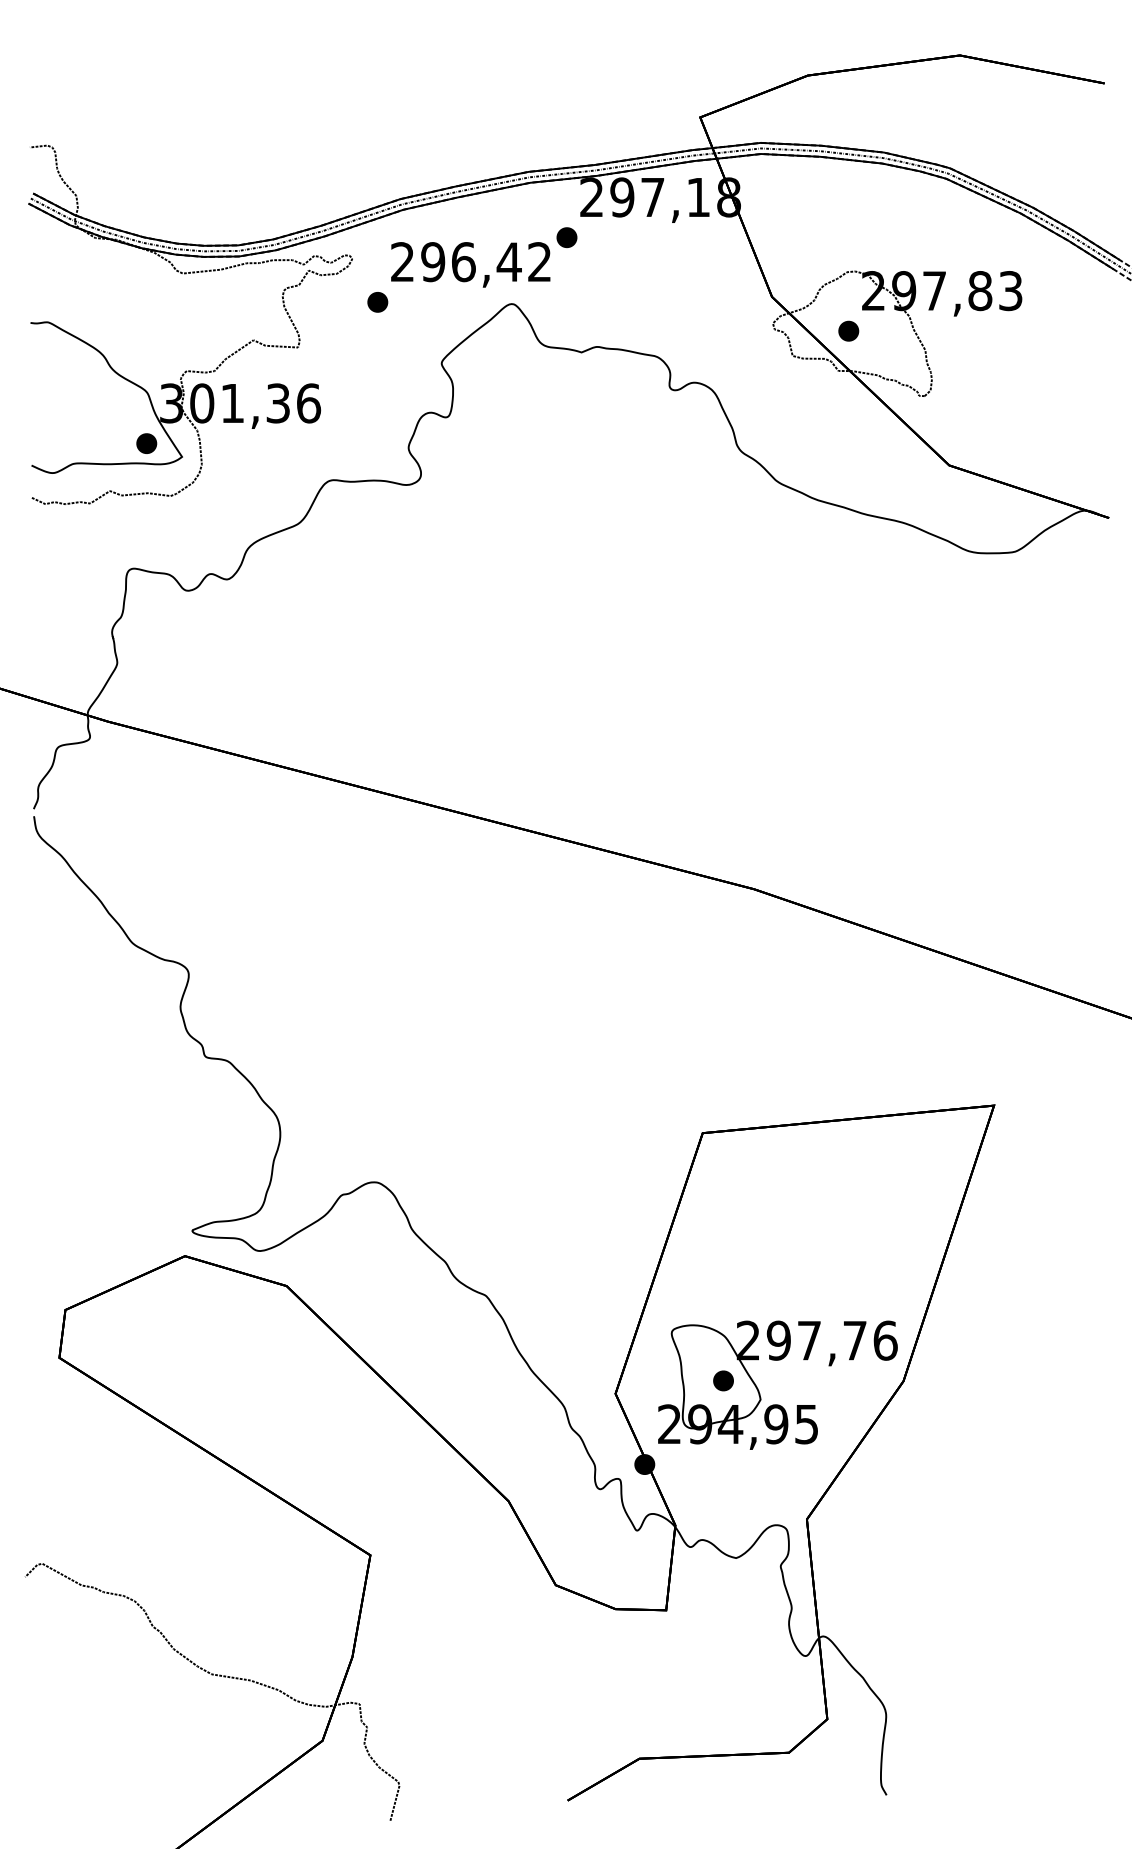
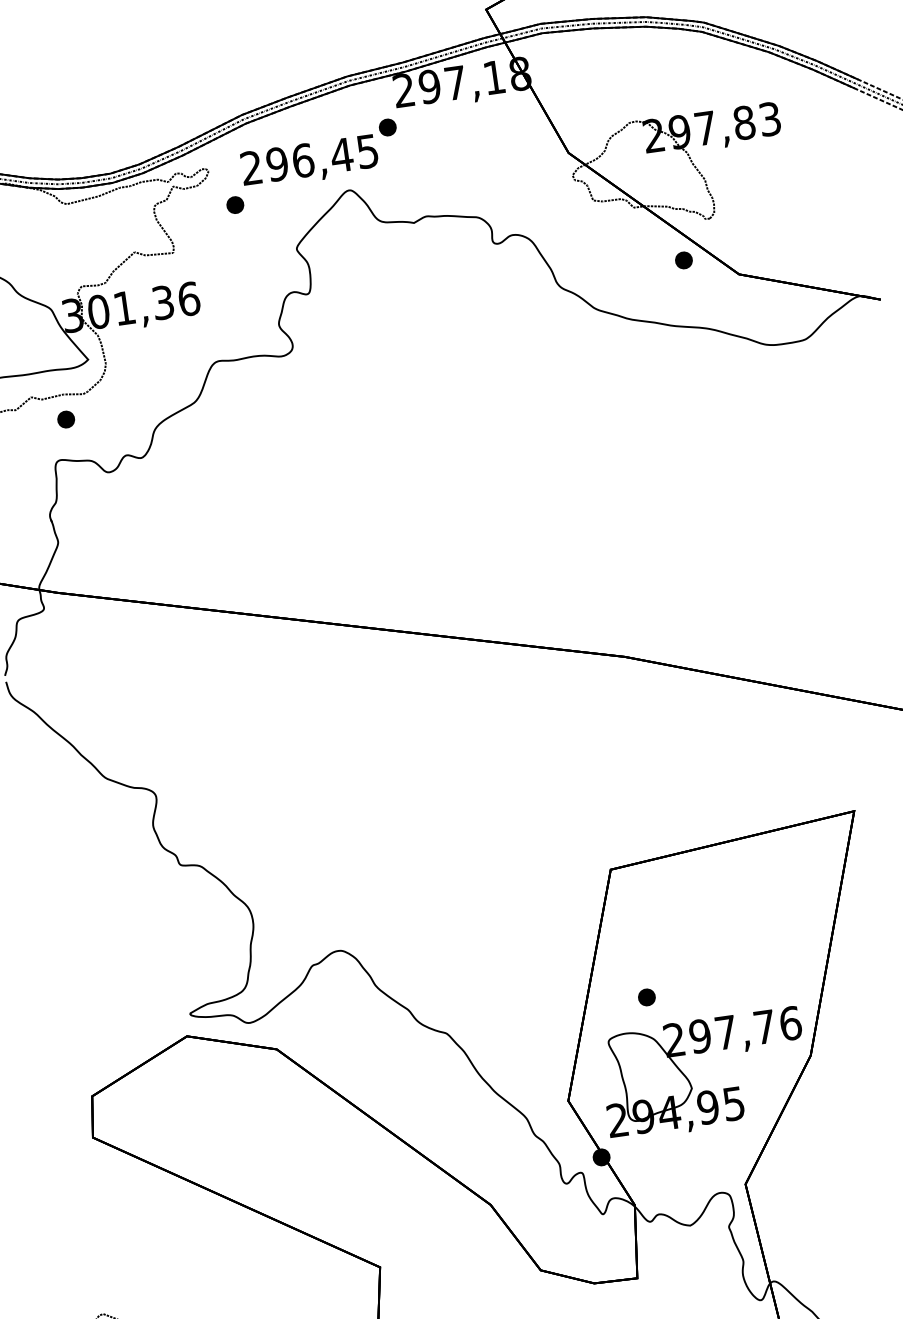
text: (539, 262) -> (367, 151), 296,42 -> 296,45
part: (848, 330) -> (683, 259), moved
part: (146, 443) -> (65, 419), moved
part: (723, 1380) -> (646, 997), moved

